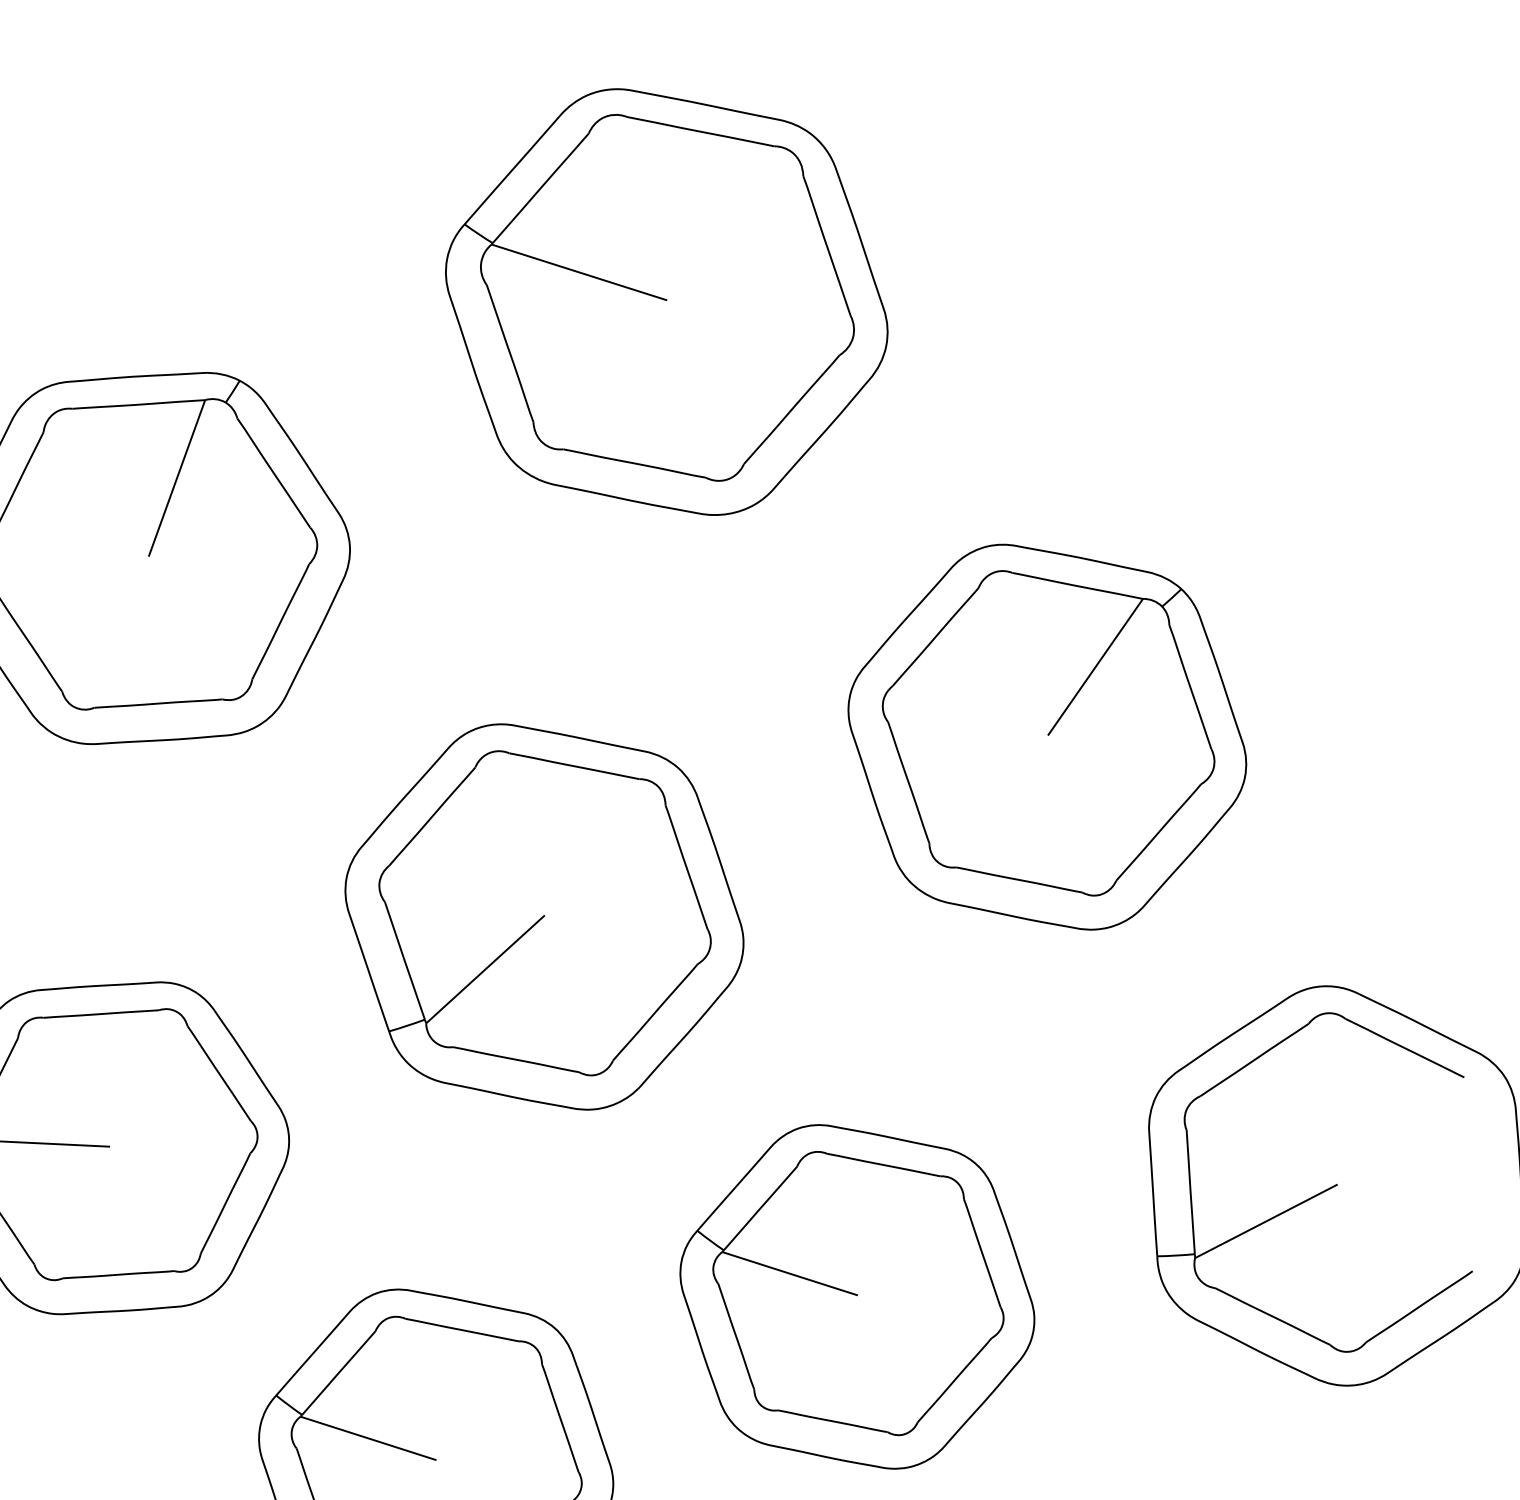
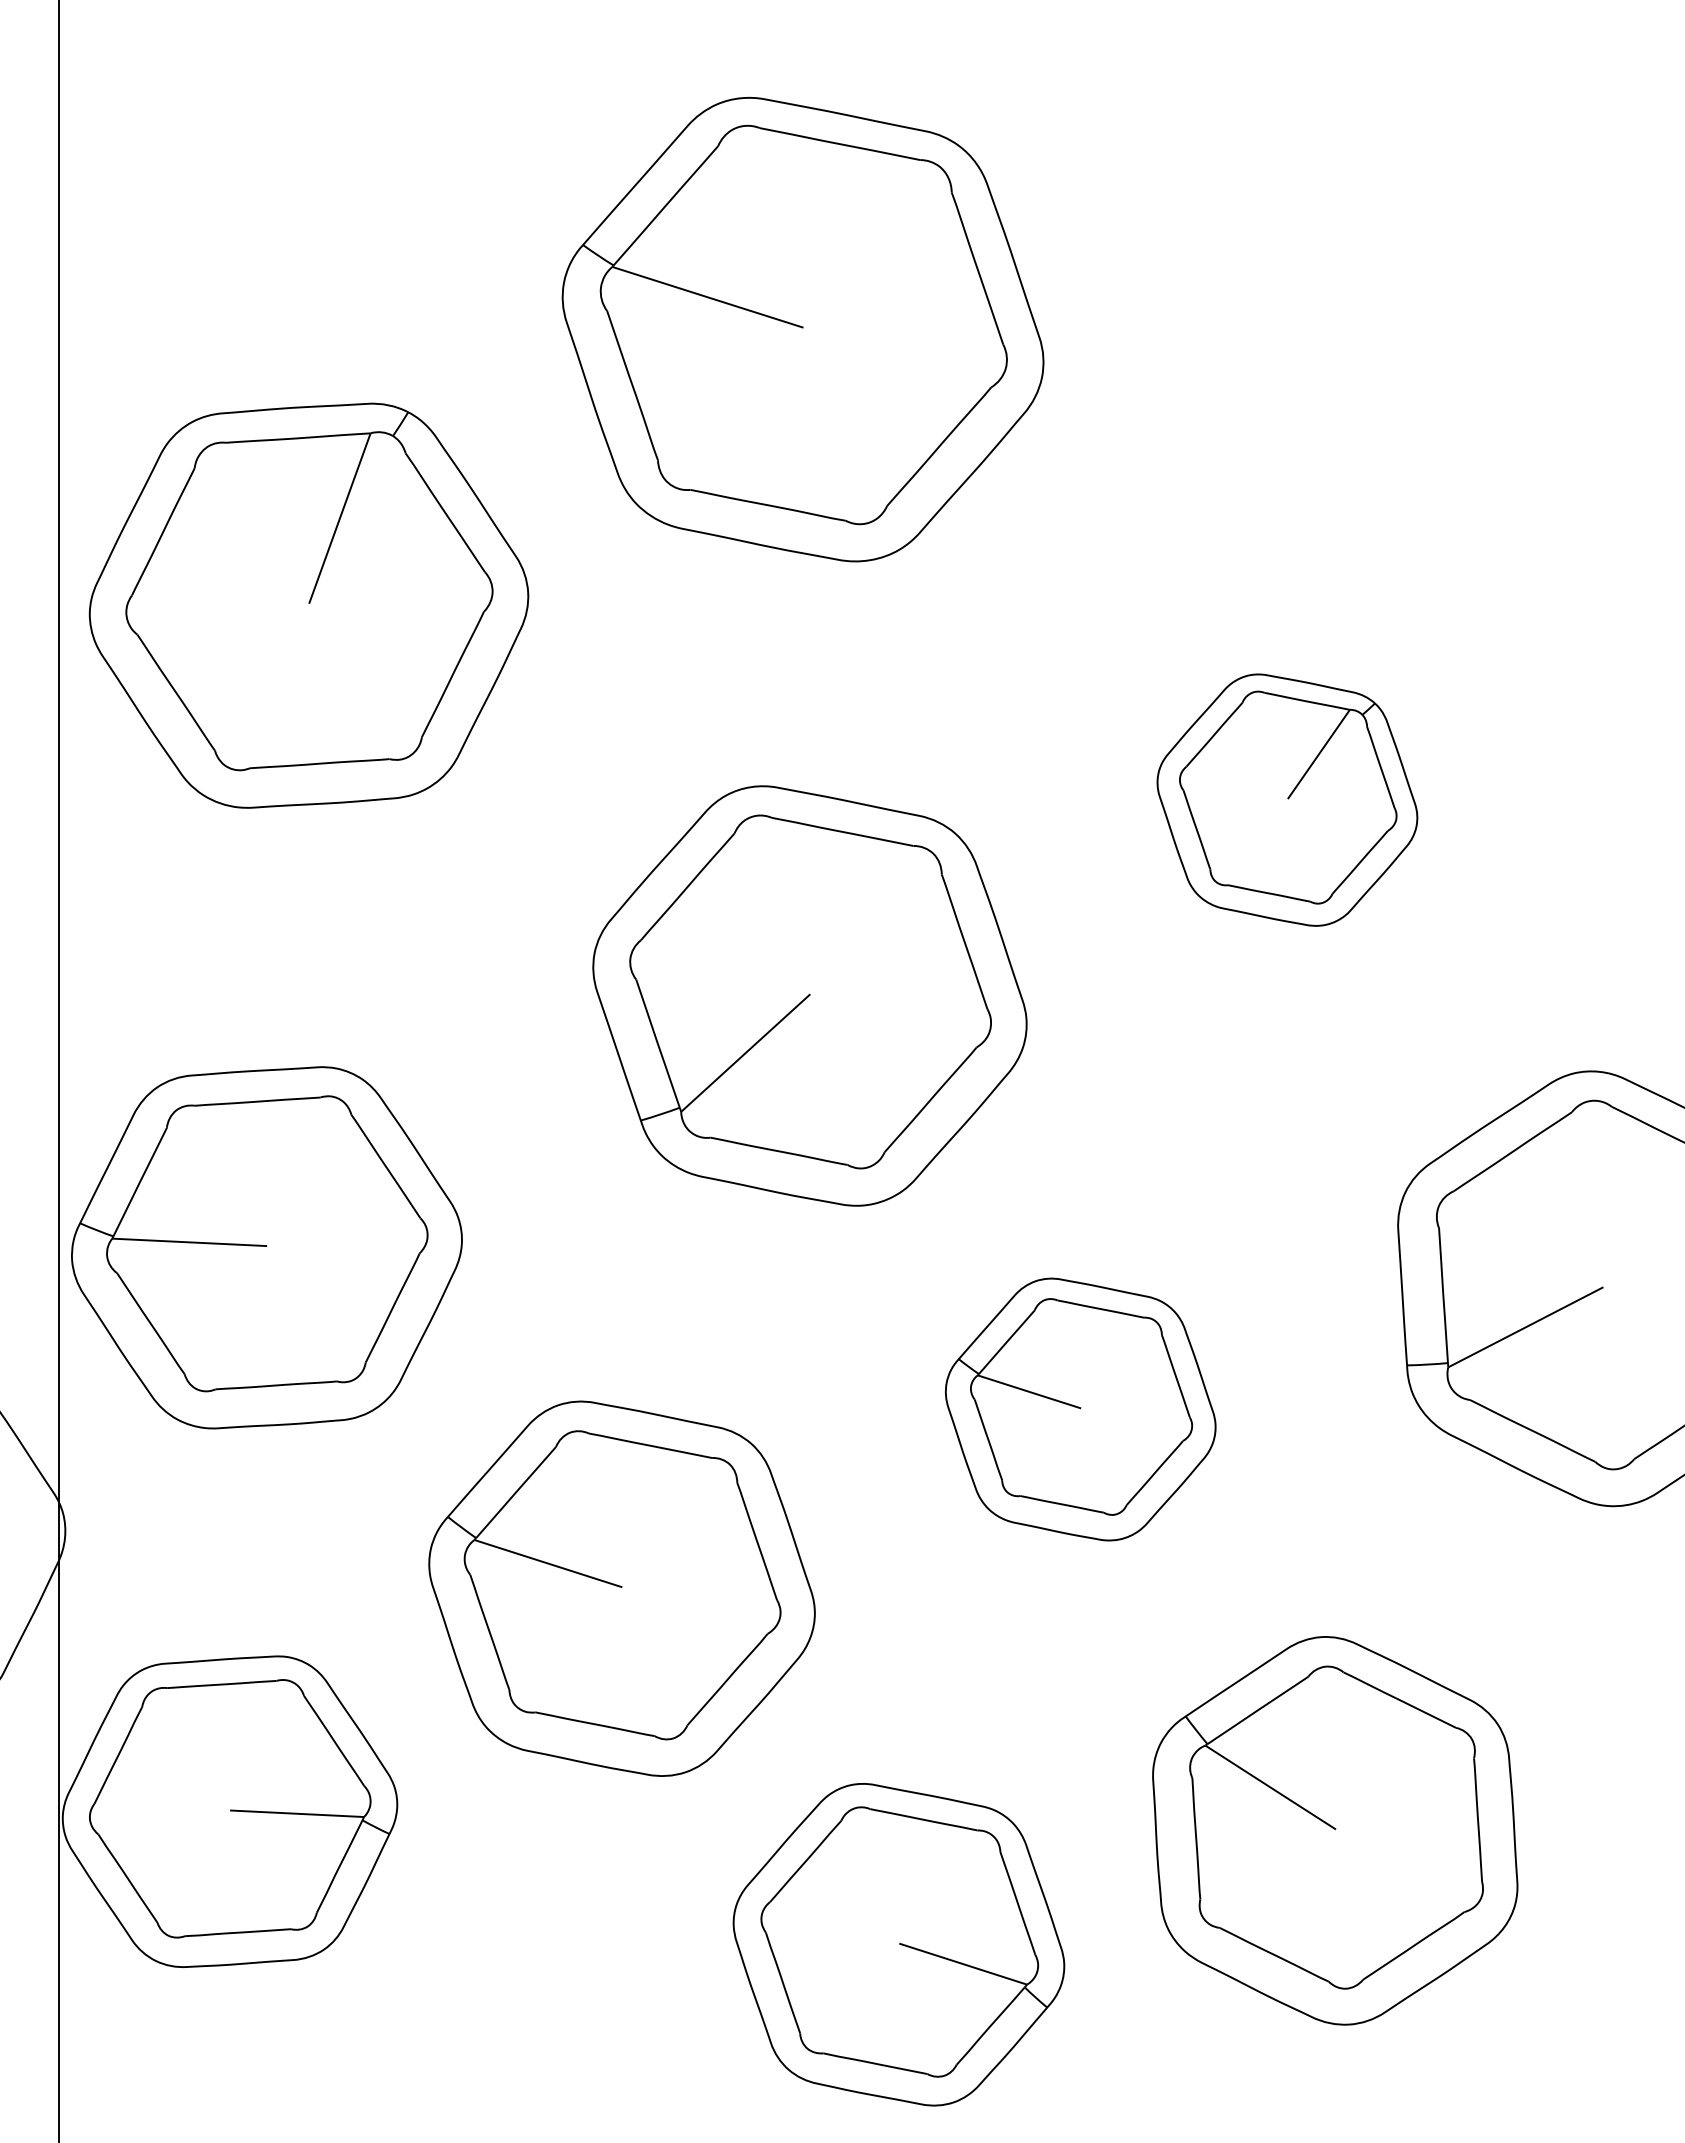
part: (666, 301) -> (802, 329), moved
part: (1047, 736) -> (1287, 799), size x0.6
part: (544, 916) -> (809, 995), moved
part: (857, 1296) -> (1080, 1409), size x0.7

